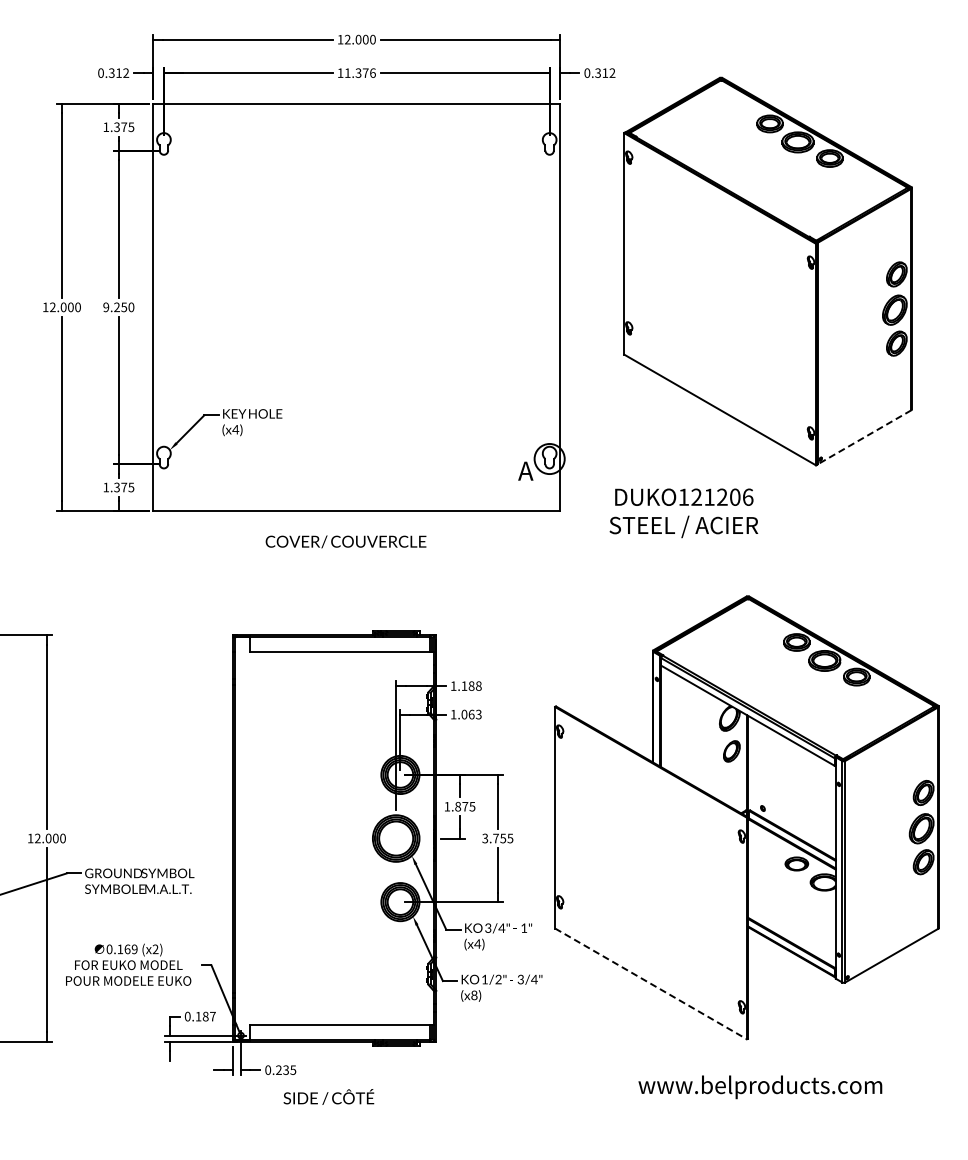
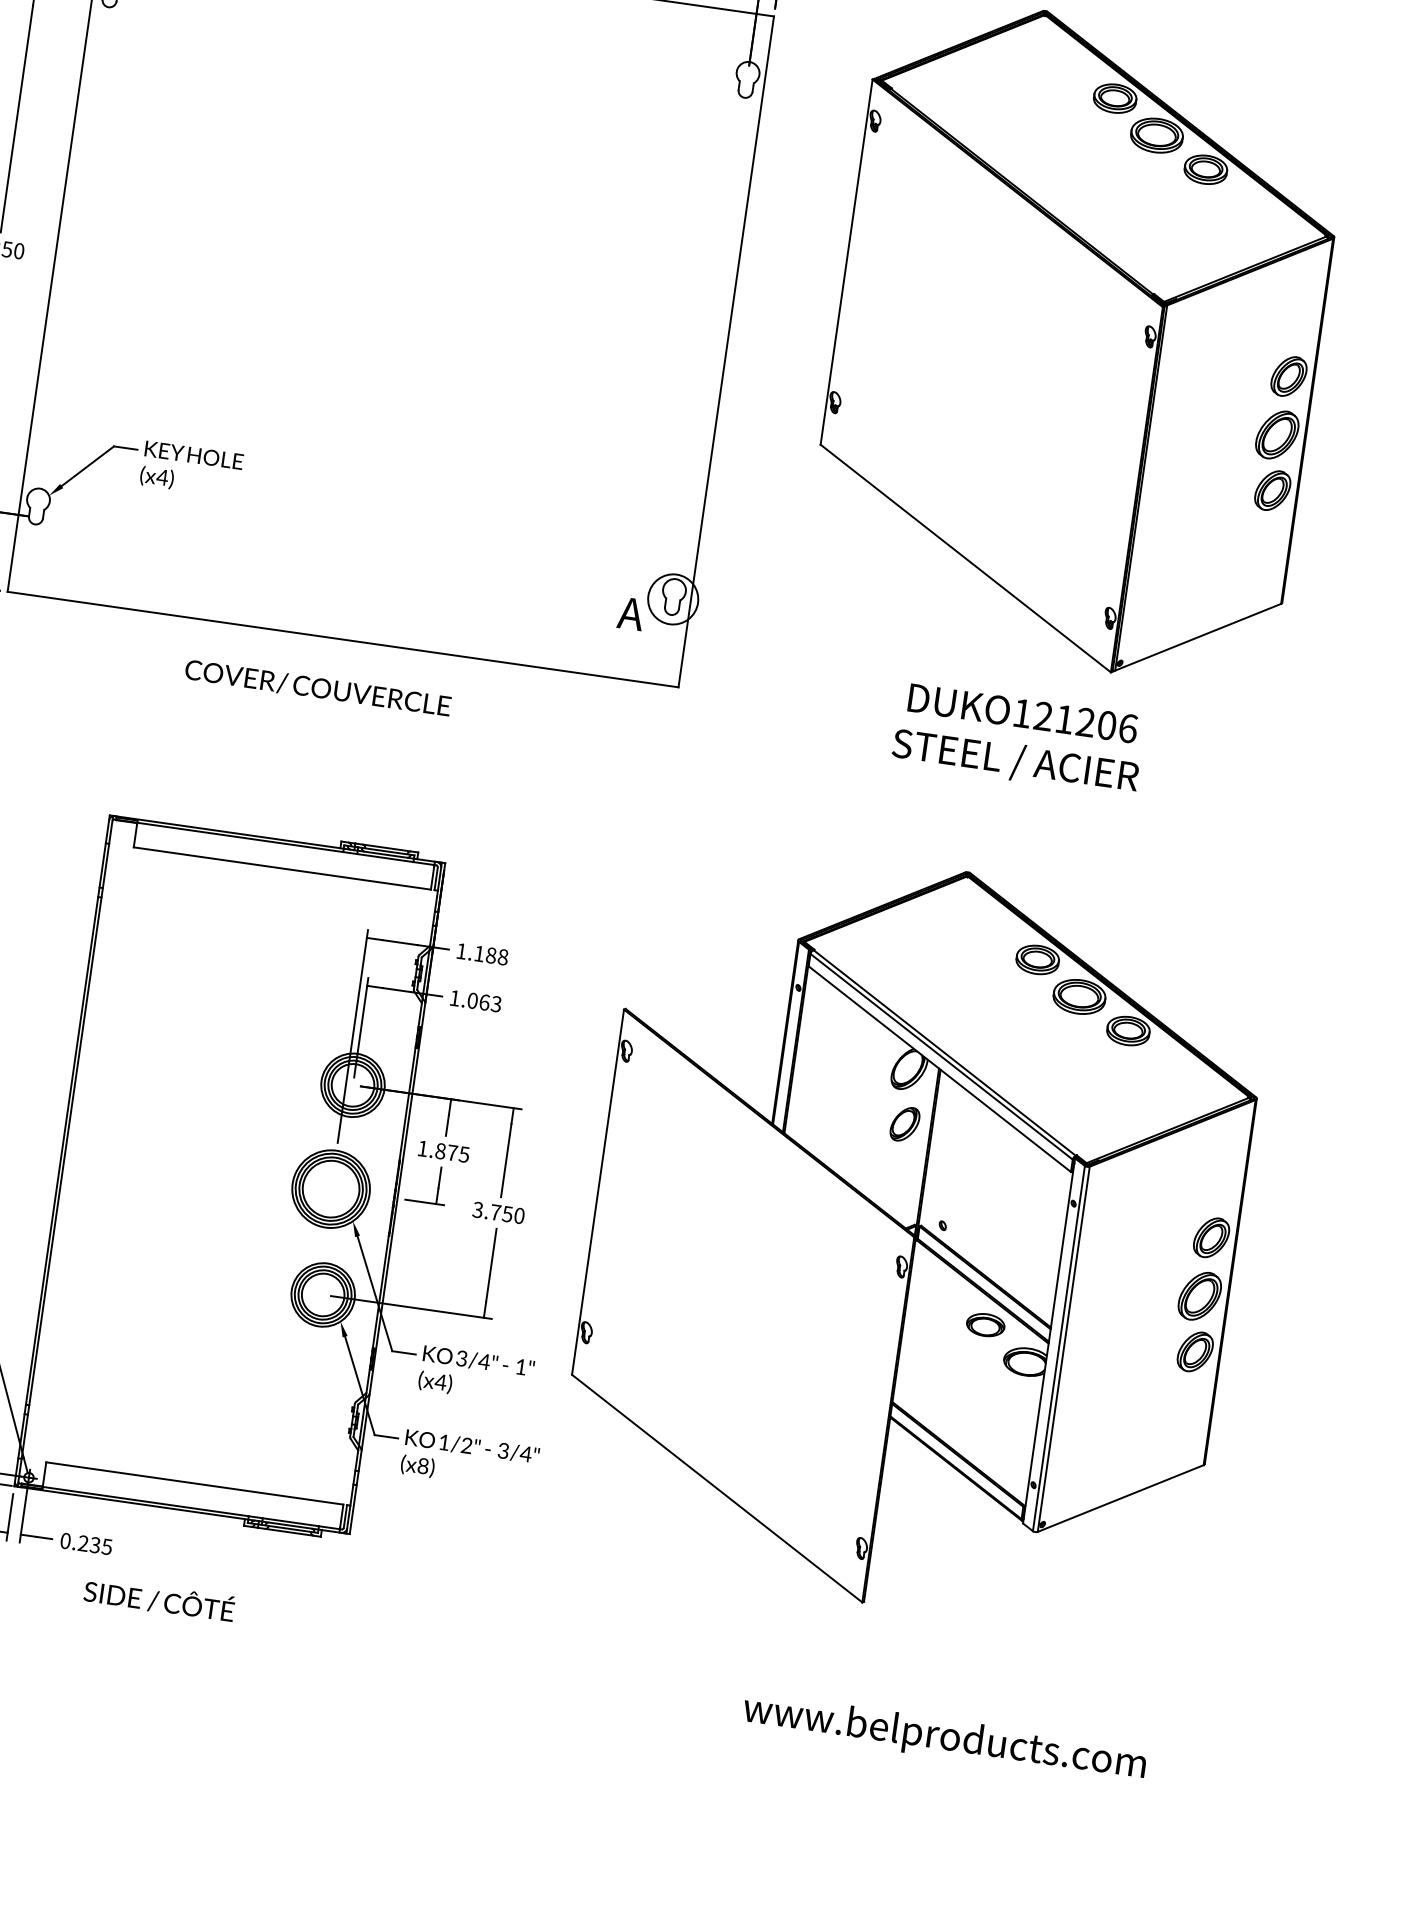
line: (864, 437) -> (1197, 637), dashed -> solid
text: (683, 513) -> (1017, 740), moved
text: (510, 838) -> (519, 1215), 3.755 -> 3.750
line: (651, 983) -> (718, 1488), dashed -> solid
text: (760, 1087) -> (944, 1739), moved

